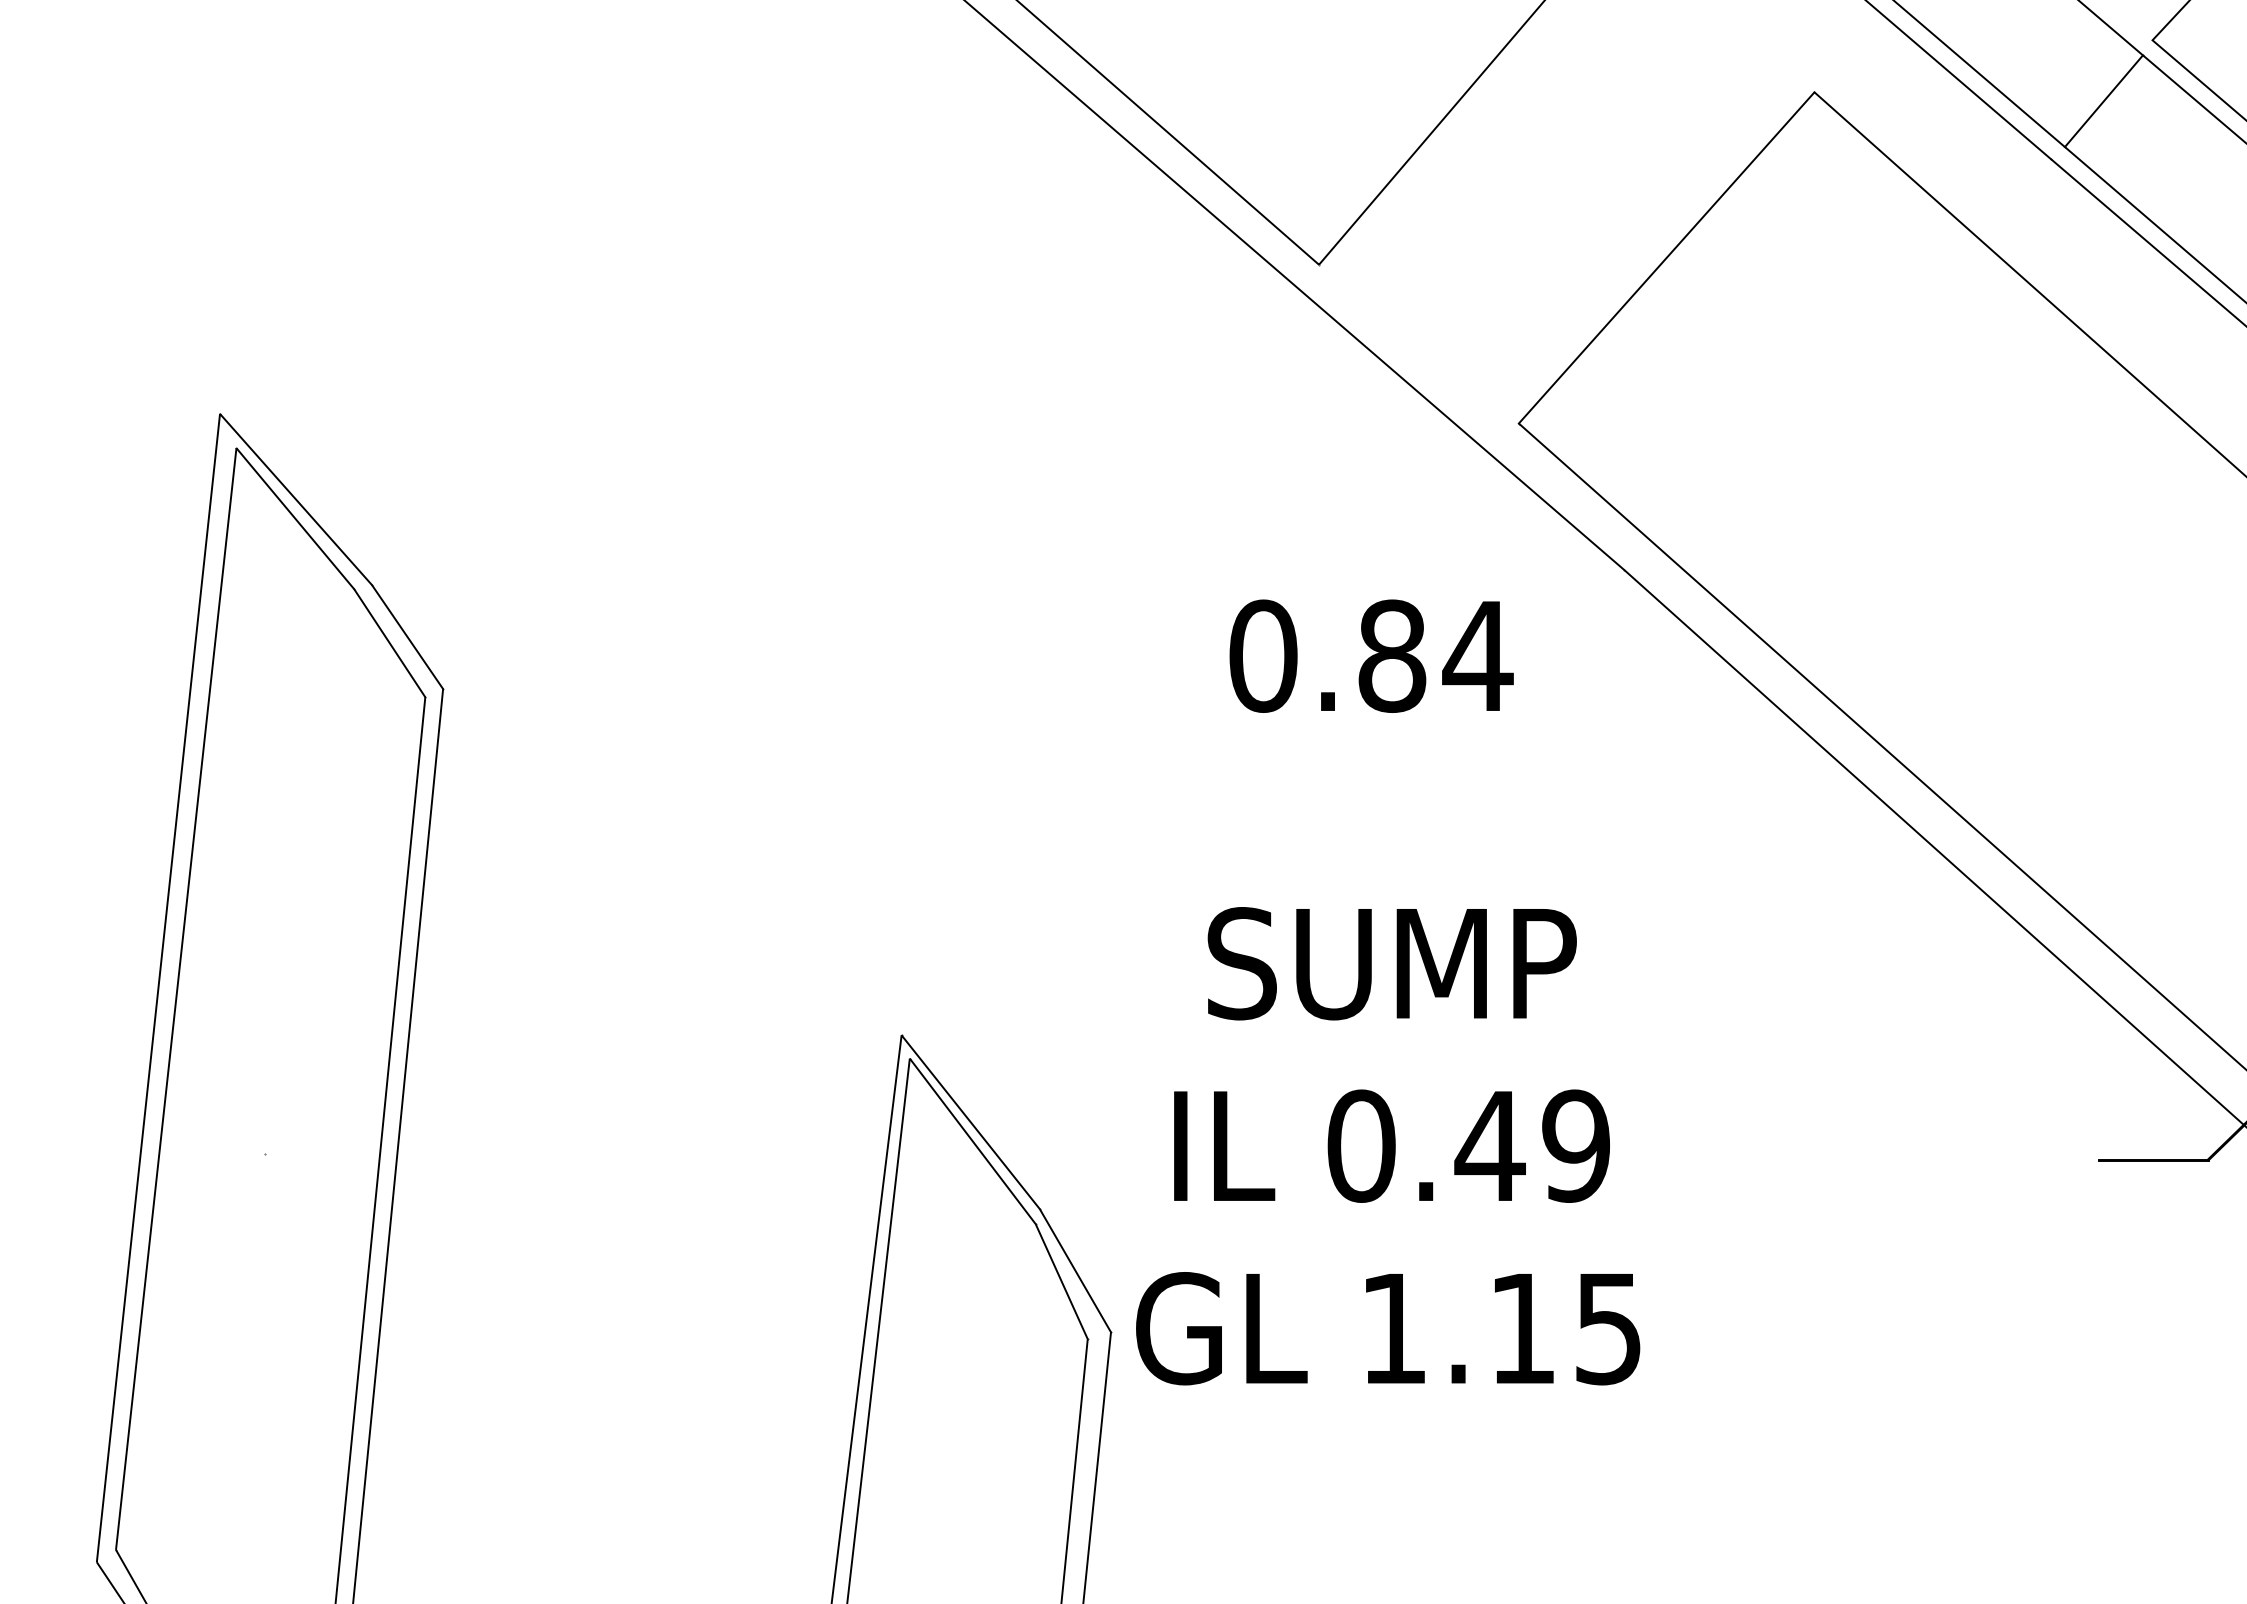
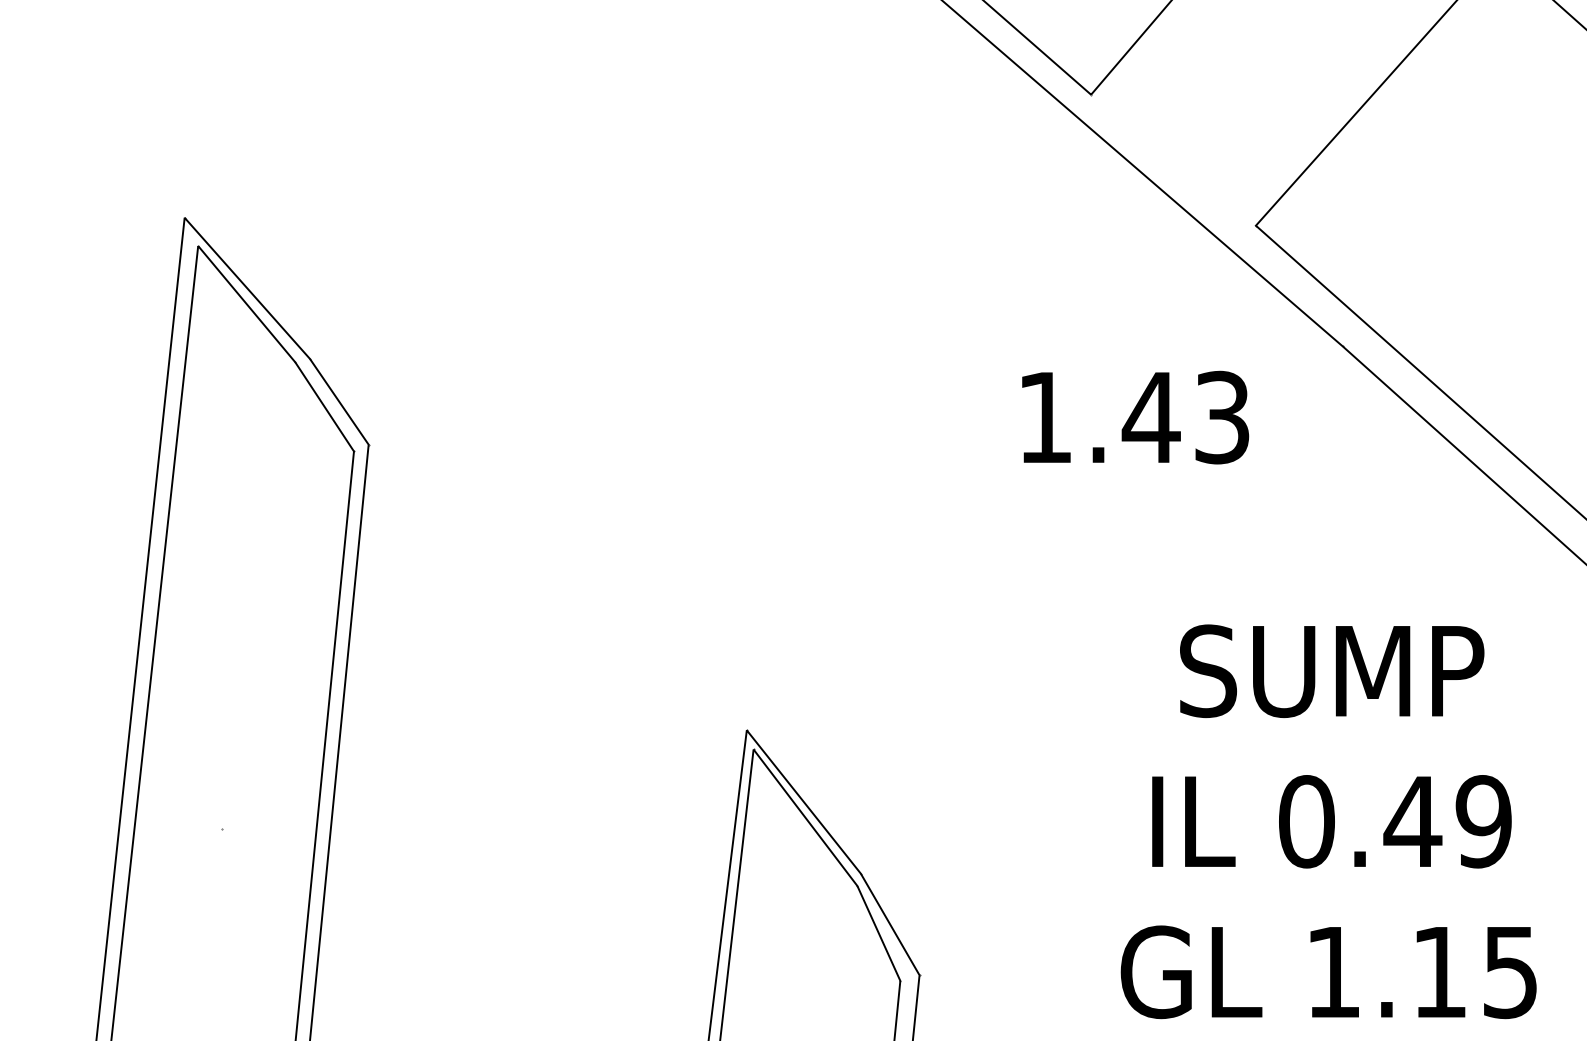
text: (1371, 655) -> (1134, 417), 0.84 -> 1.43
text: (1388, 1146) -> (1329, 822), moved

